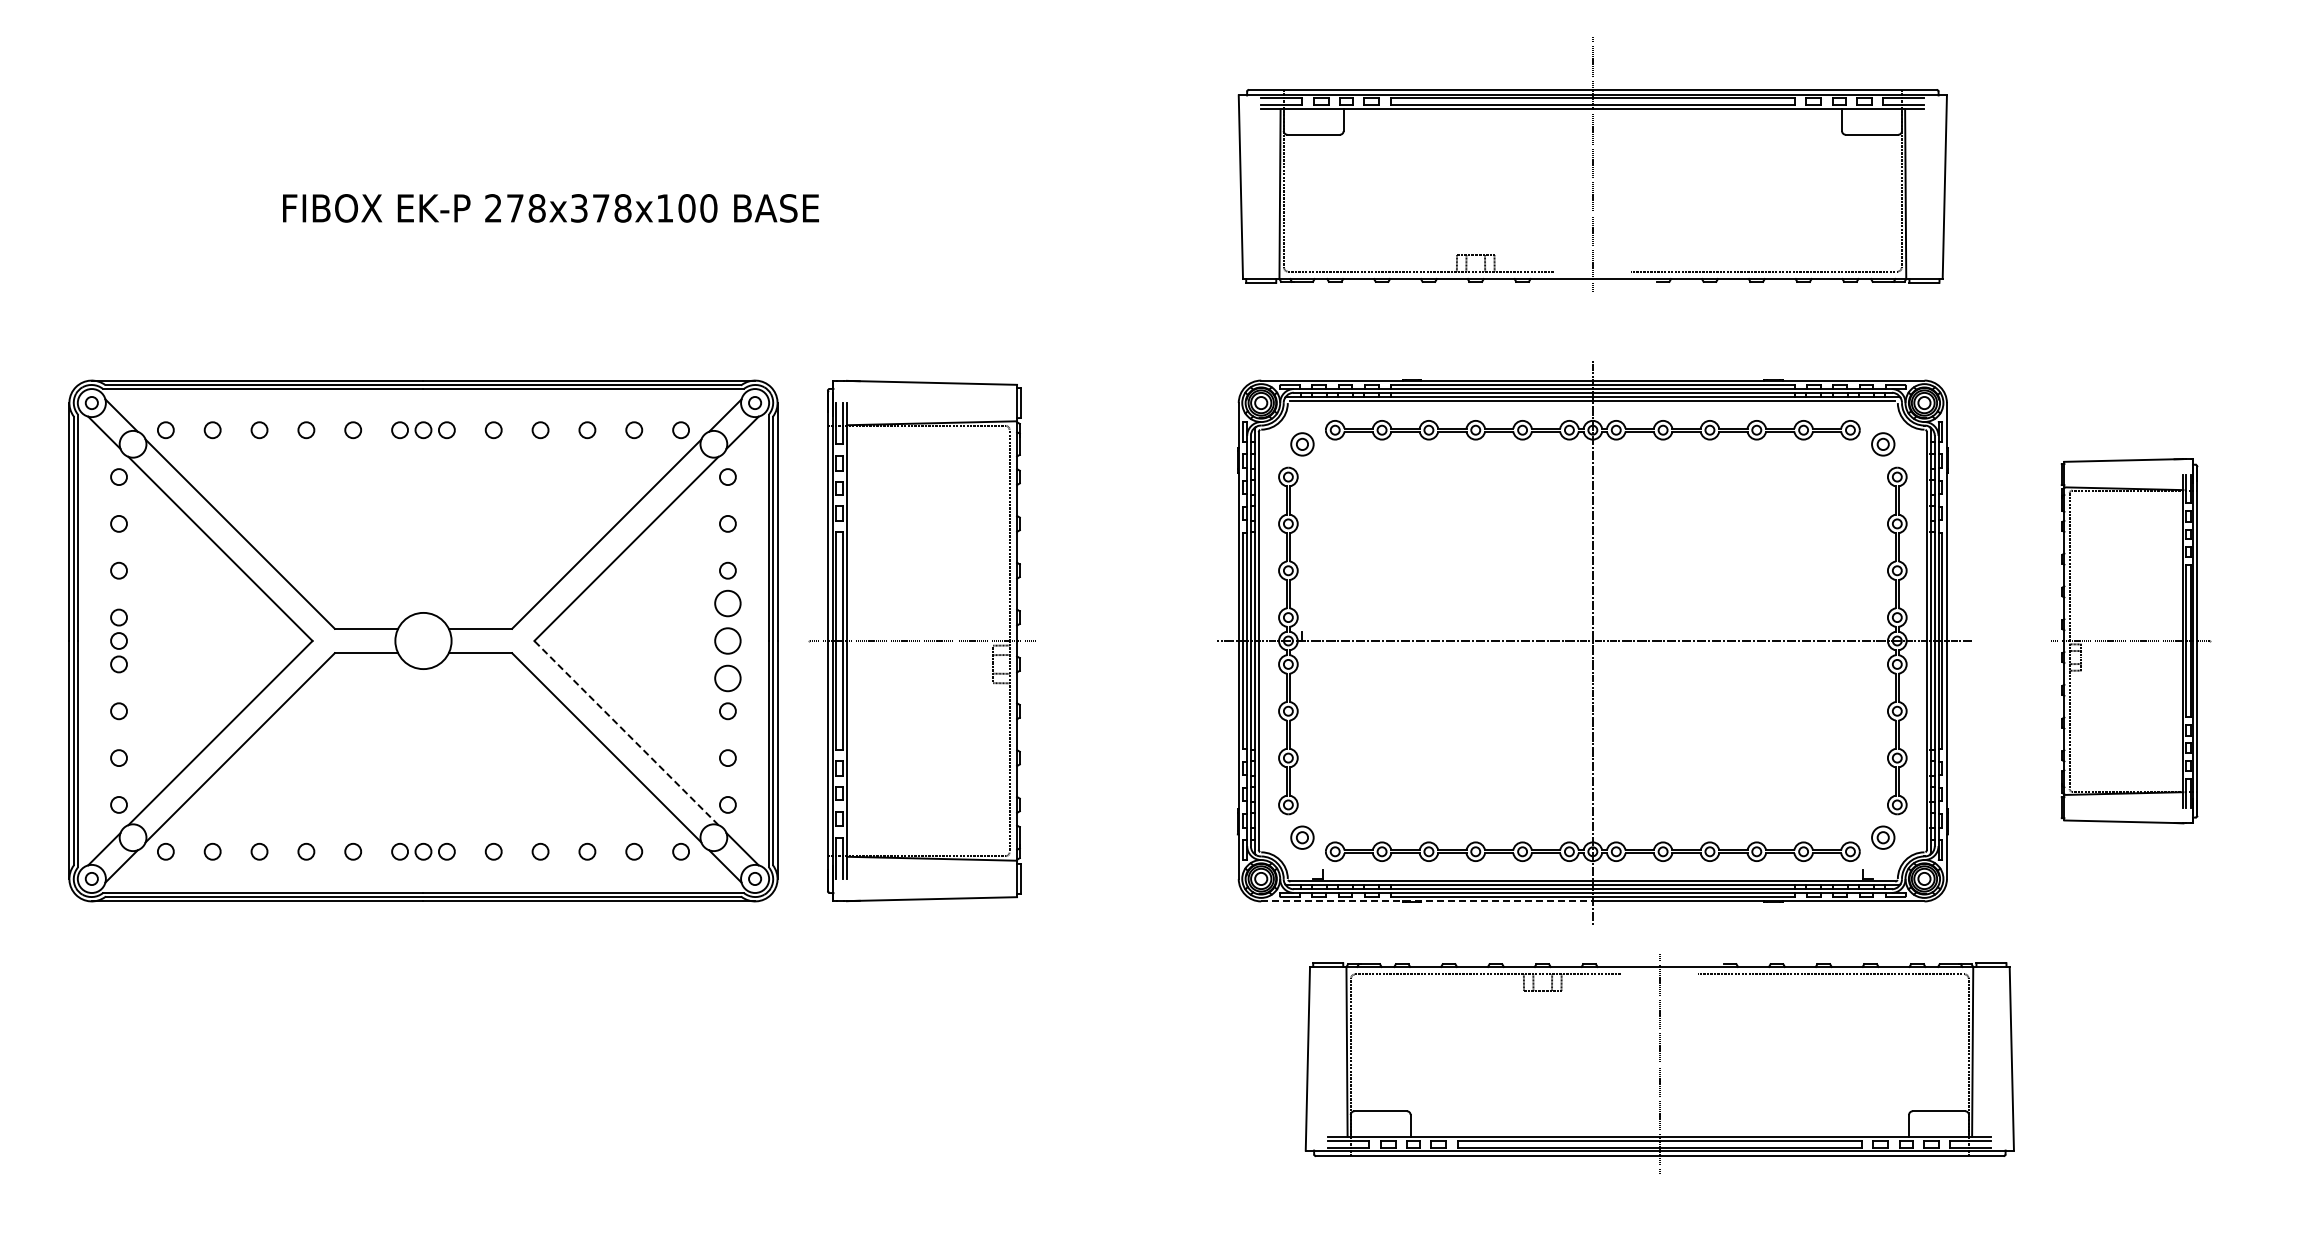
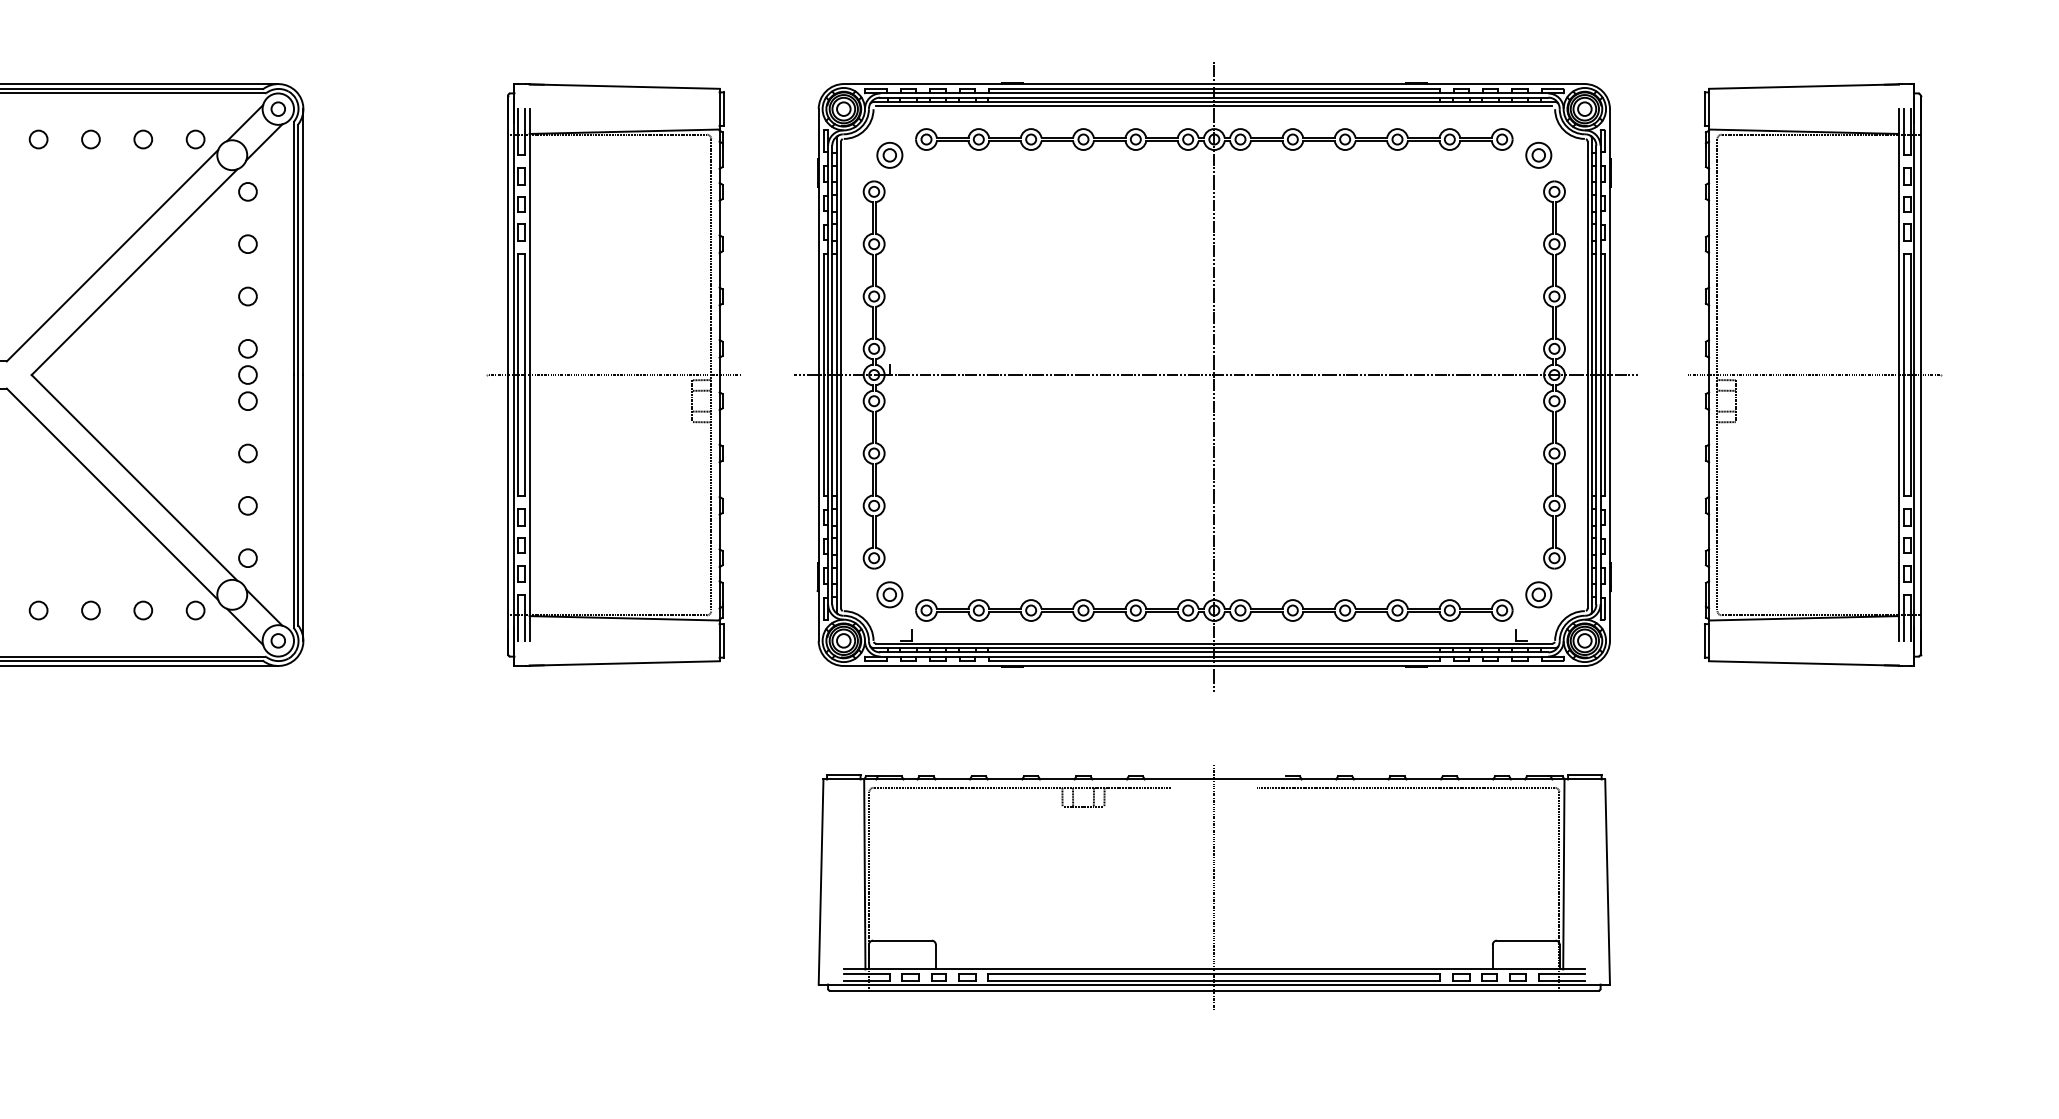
part: (727, 640) -> (247, 374), size x0.62
part: (921, 640) -> (612, 374), moved
part: (2131, 641) -> (1816, 375), size x1.43
line: (626, 732) -> (134, 477), dashed -> solid
line: (1427, 901) -> (1029, 666), dashed -> solid
part: (1659, 1063) -> (1213, 887), moved

